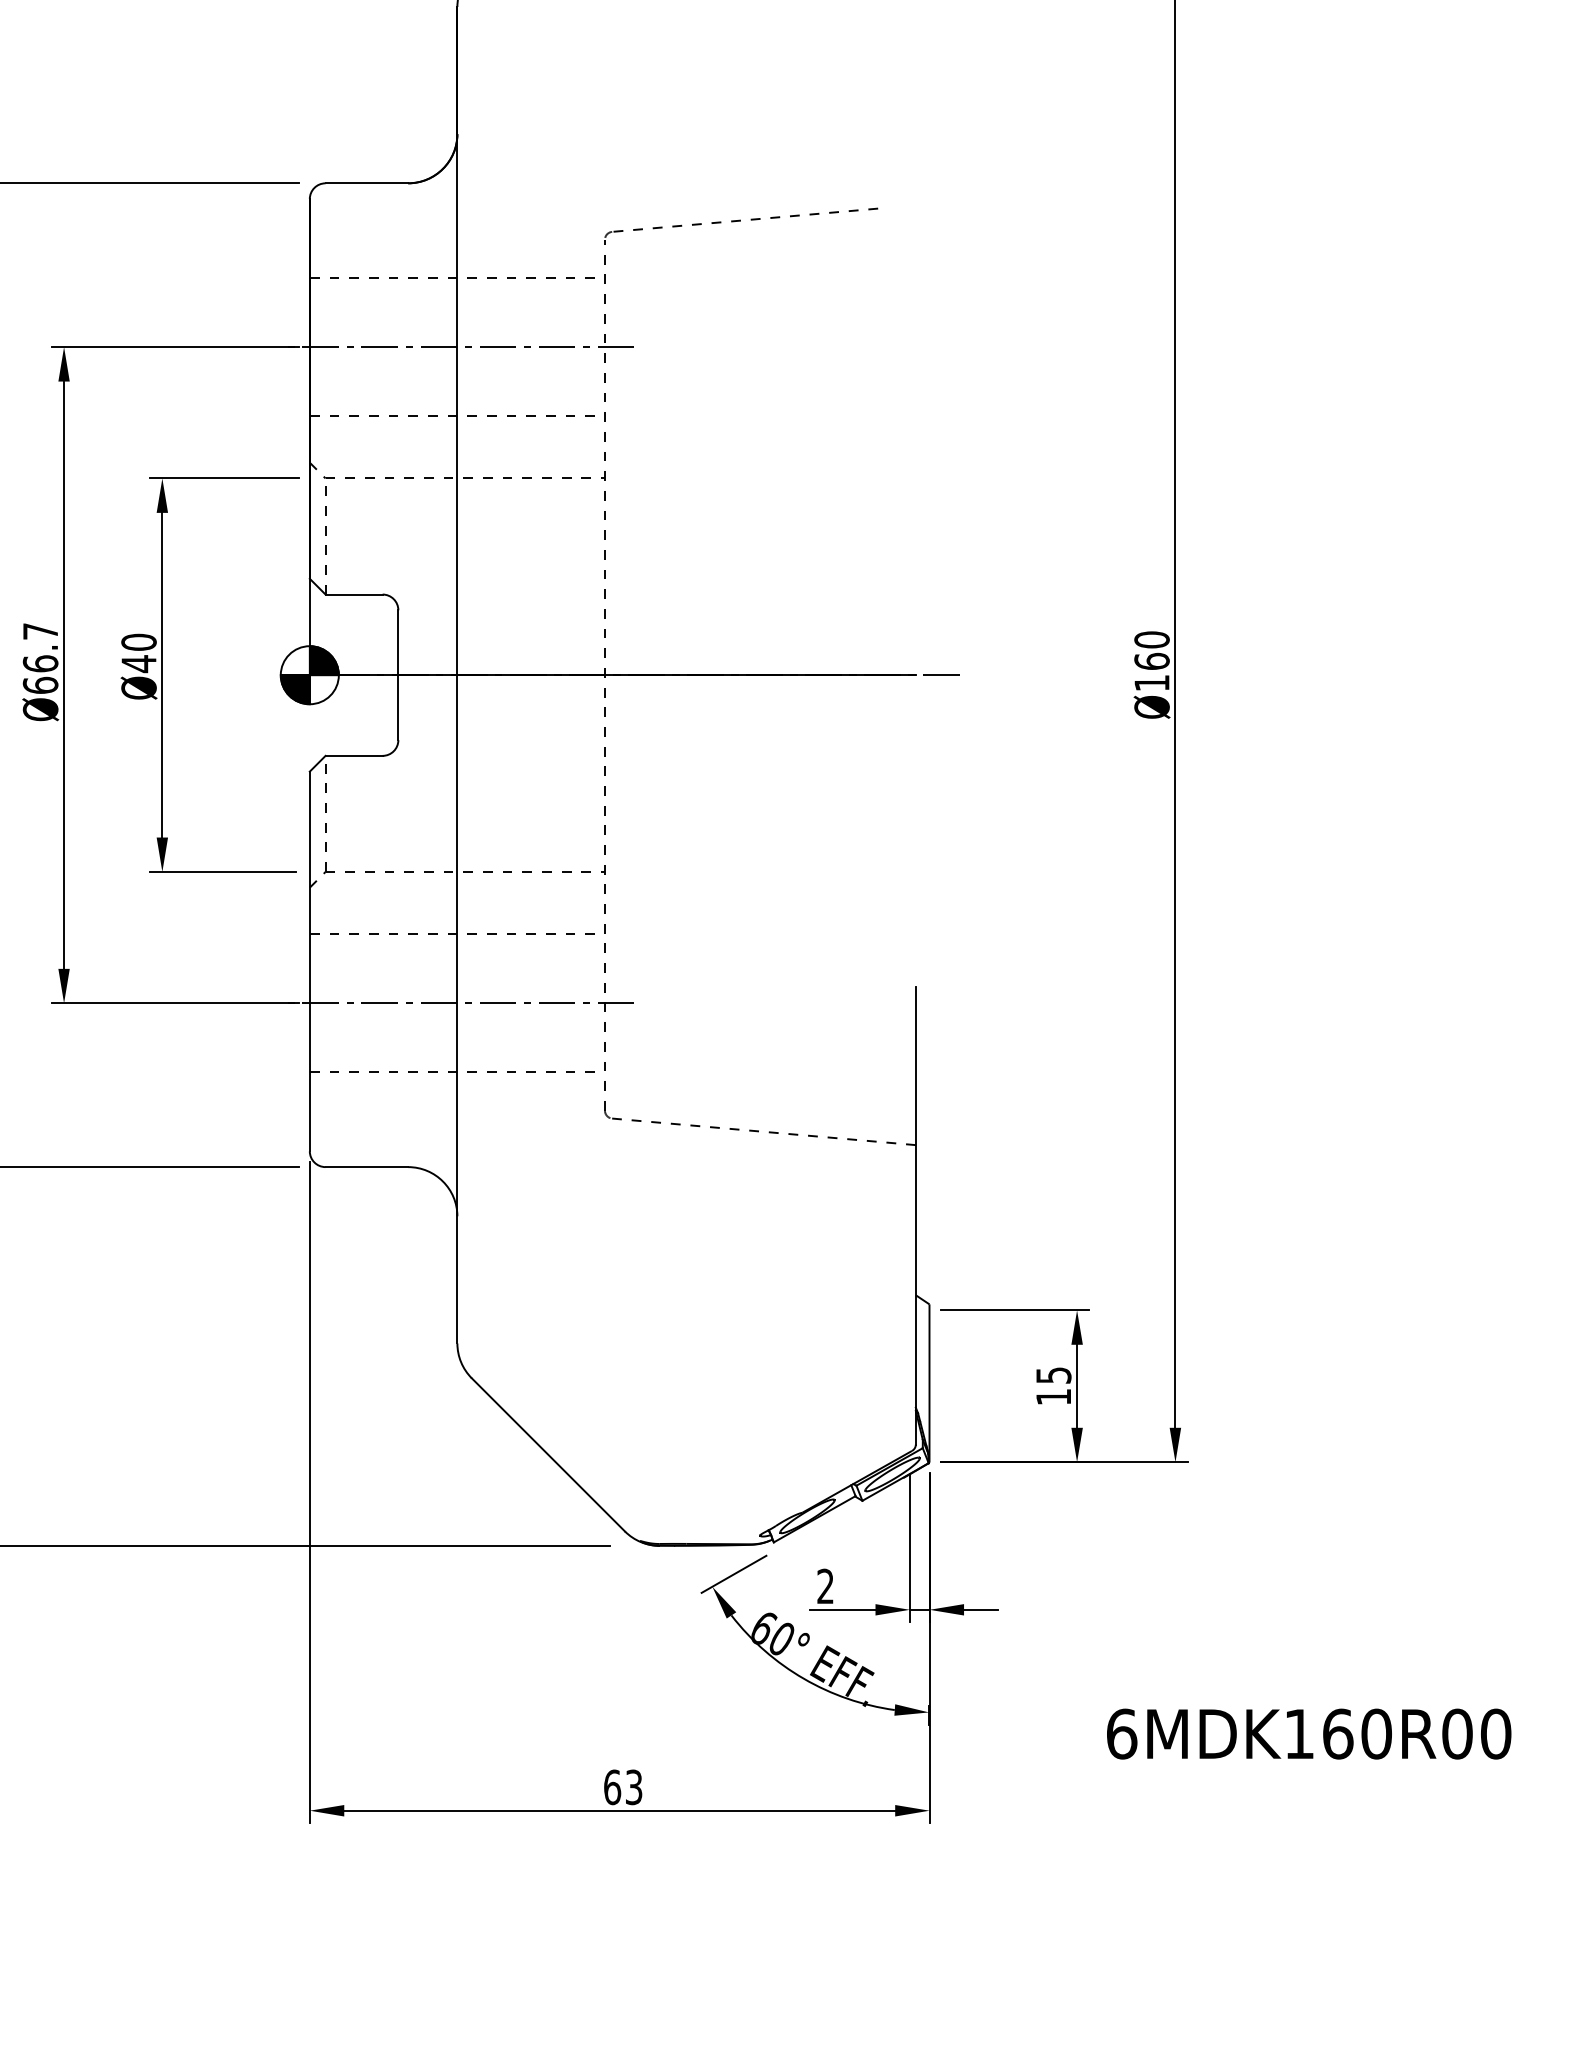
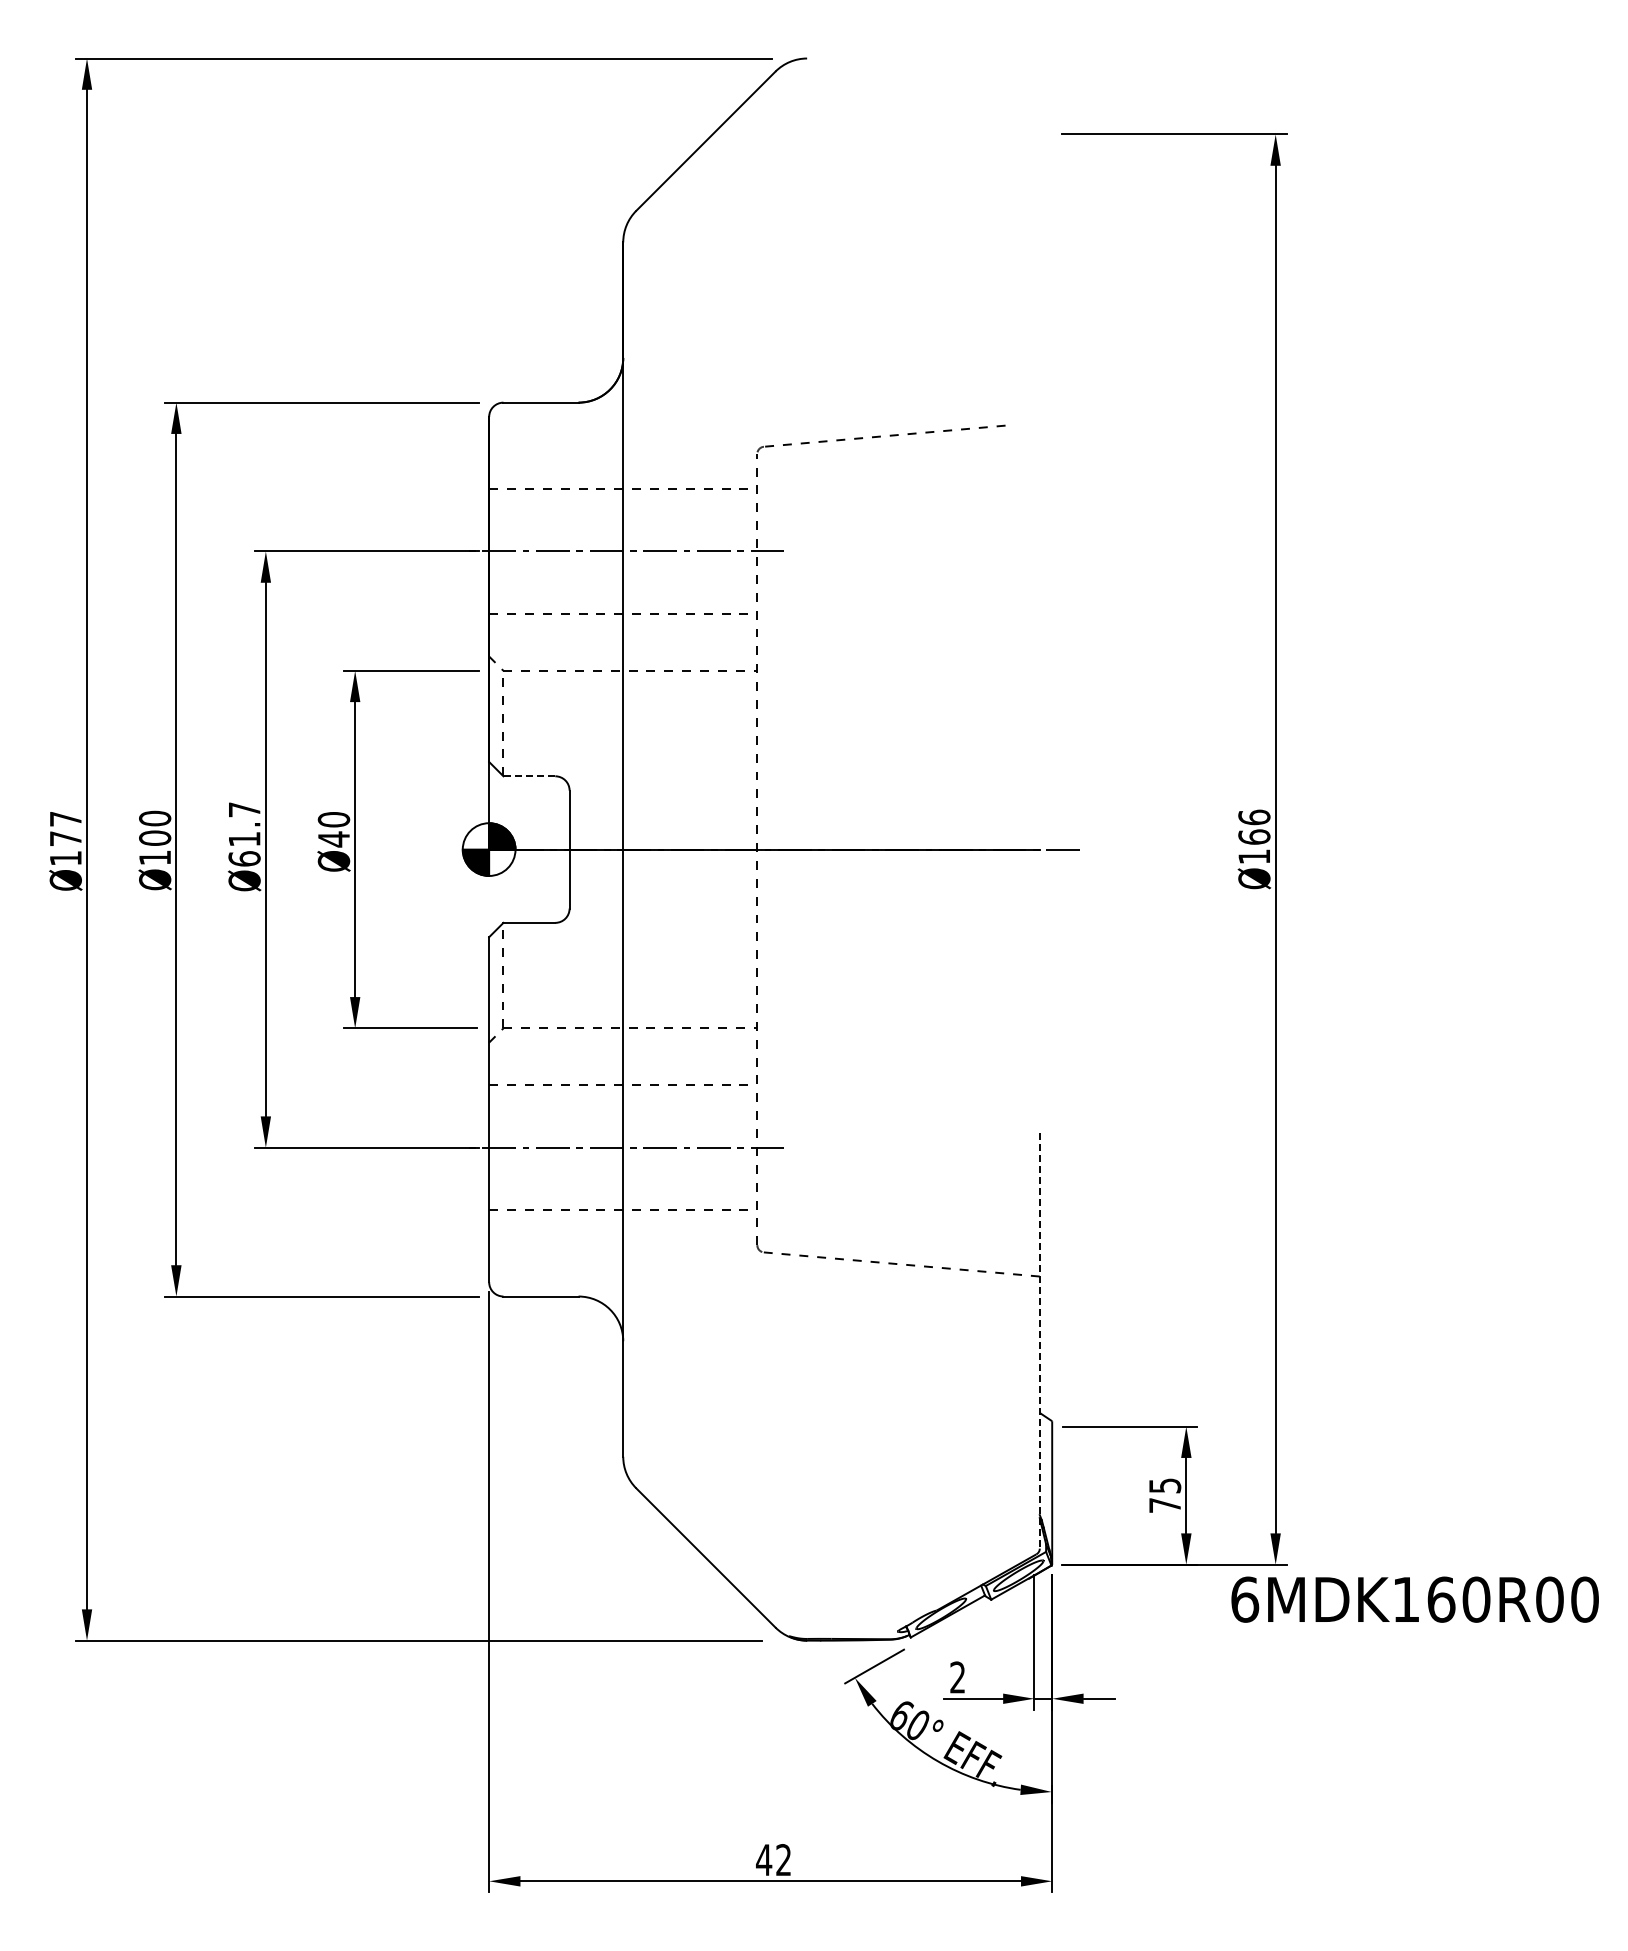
line: (354, 594) -> (529, 776), solid -> dashed
text: (1152, 639) -> (1254, 817), Ø160 -> Ø166
text: (40, 663) -> (244, 838), Ø66.7 -> Ø61.7
line: (915, 1216) -> (1039, 1341), solid -> dashed
text: (1053, 1397) -> (1164, 1505), 15 -> 75
text: (1308, 1733) -> (1414, 1599), moved
text: (622, 1787) -> (773, 1860), 63 -> 42

